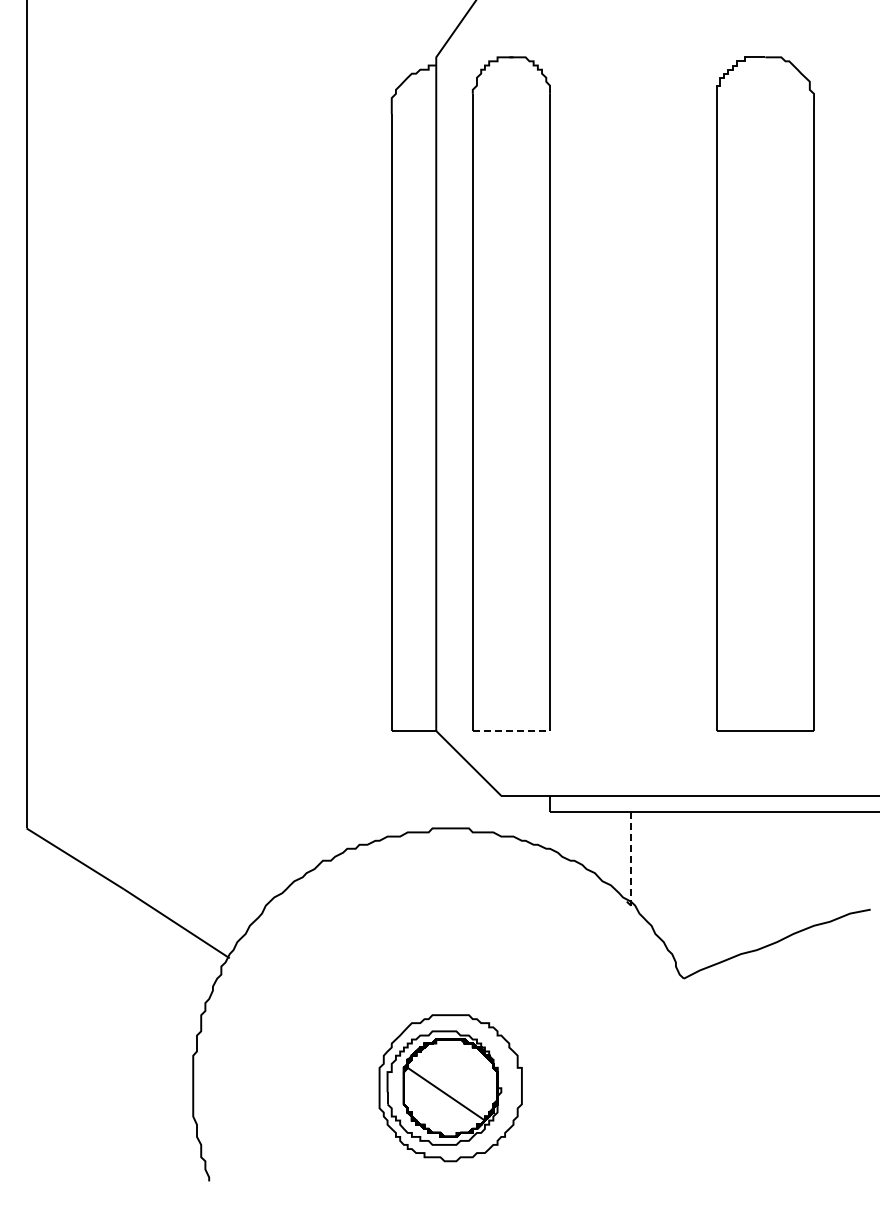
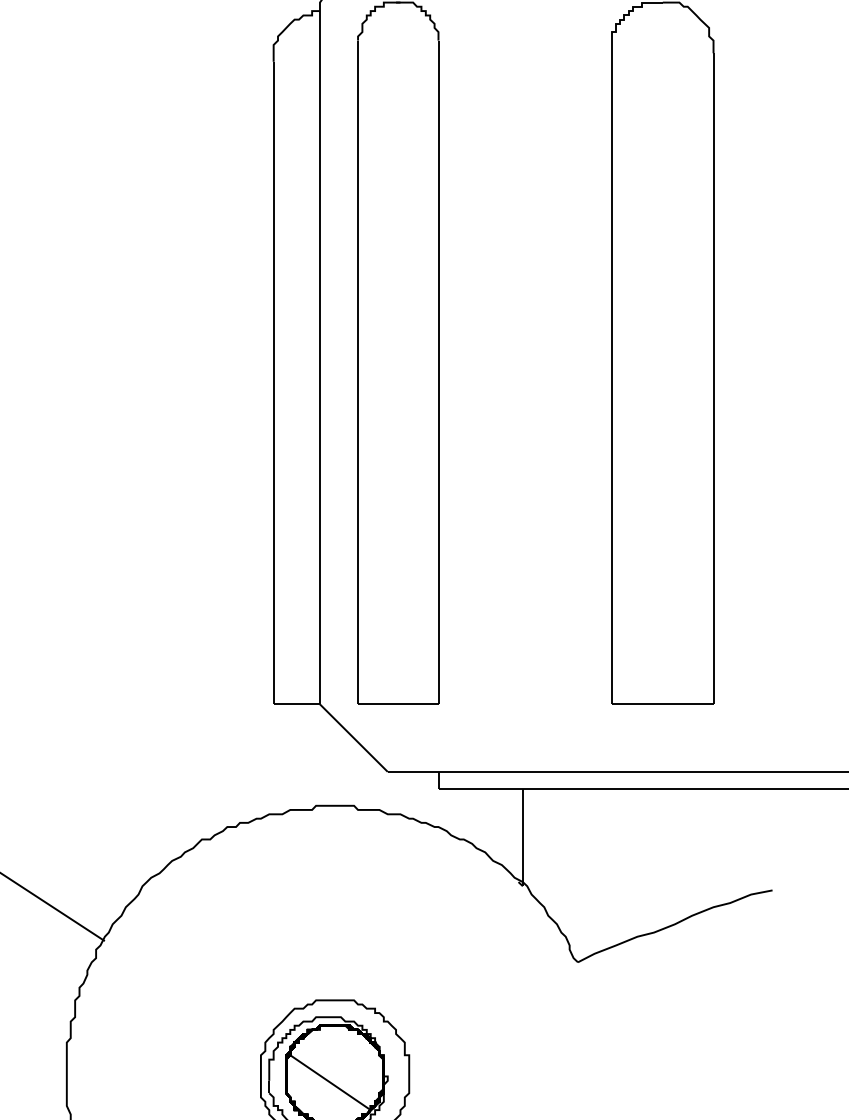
line: (511, 731) -> (398, 704), dashed -> solid
line: (631, 858) -> (523, 837), dashed -> solid

